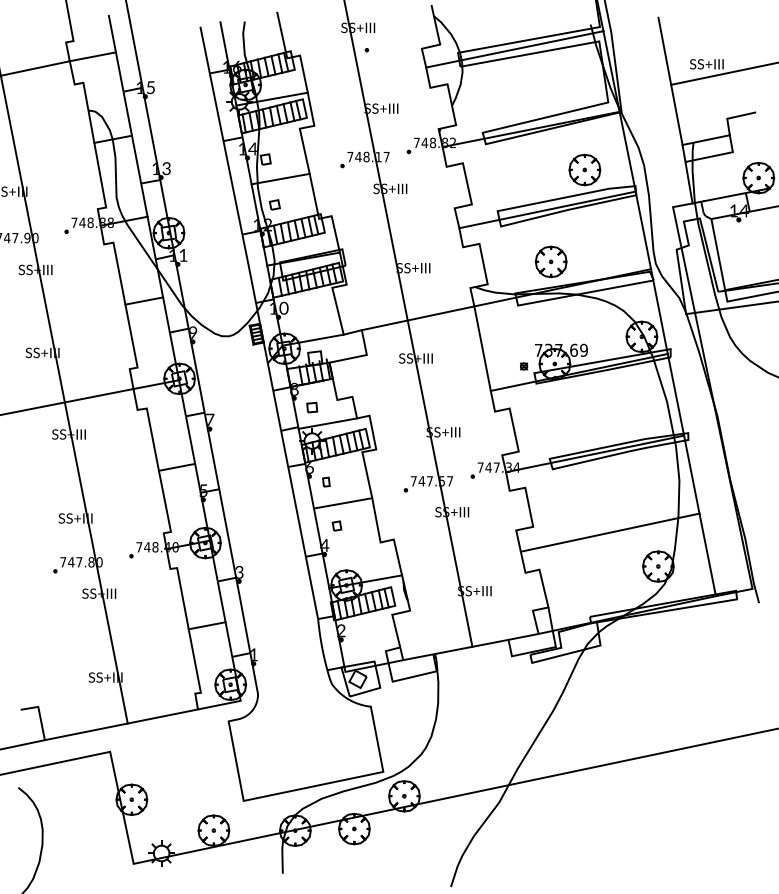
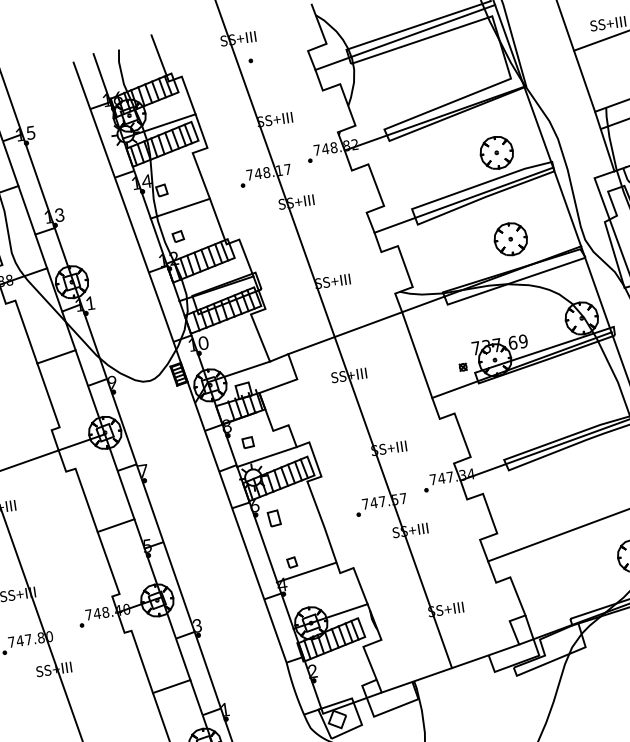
part: (550, 261) -> (510, 238), moved
part: (326, 481) -> (274, 517), size x1.6
line: (342, 503) -> (305, 572), moved

